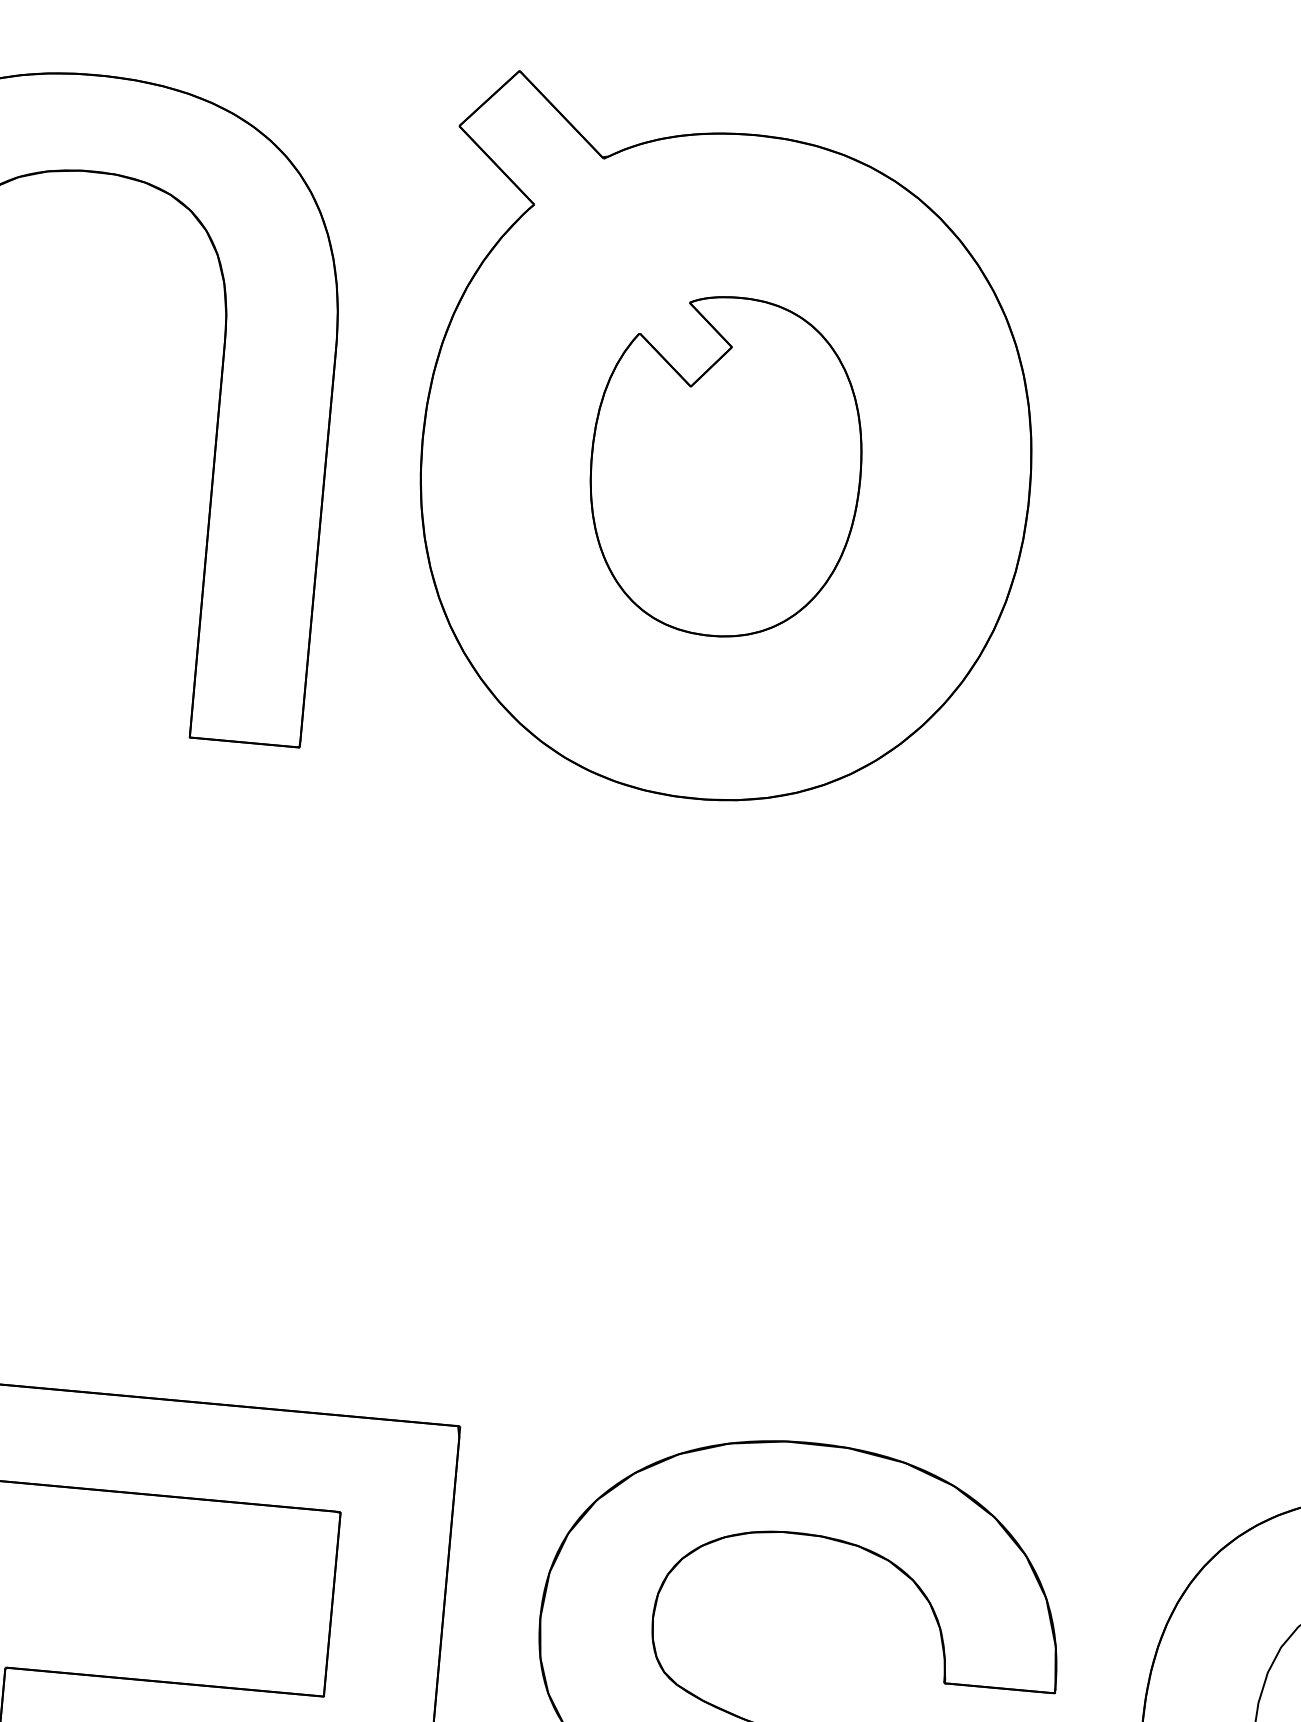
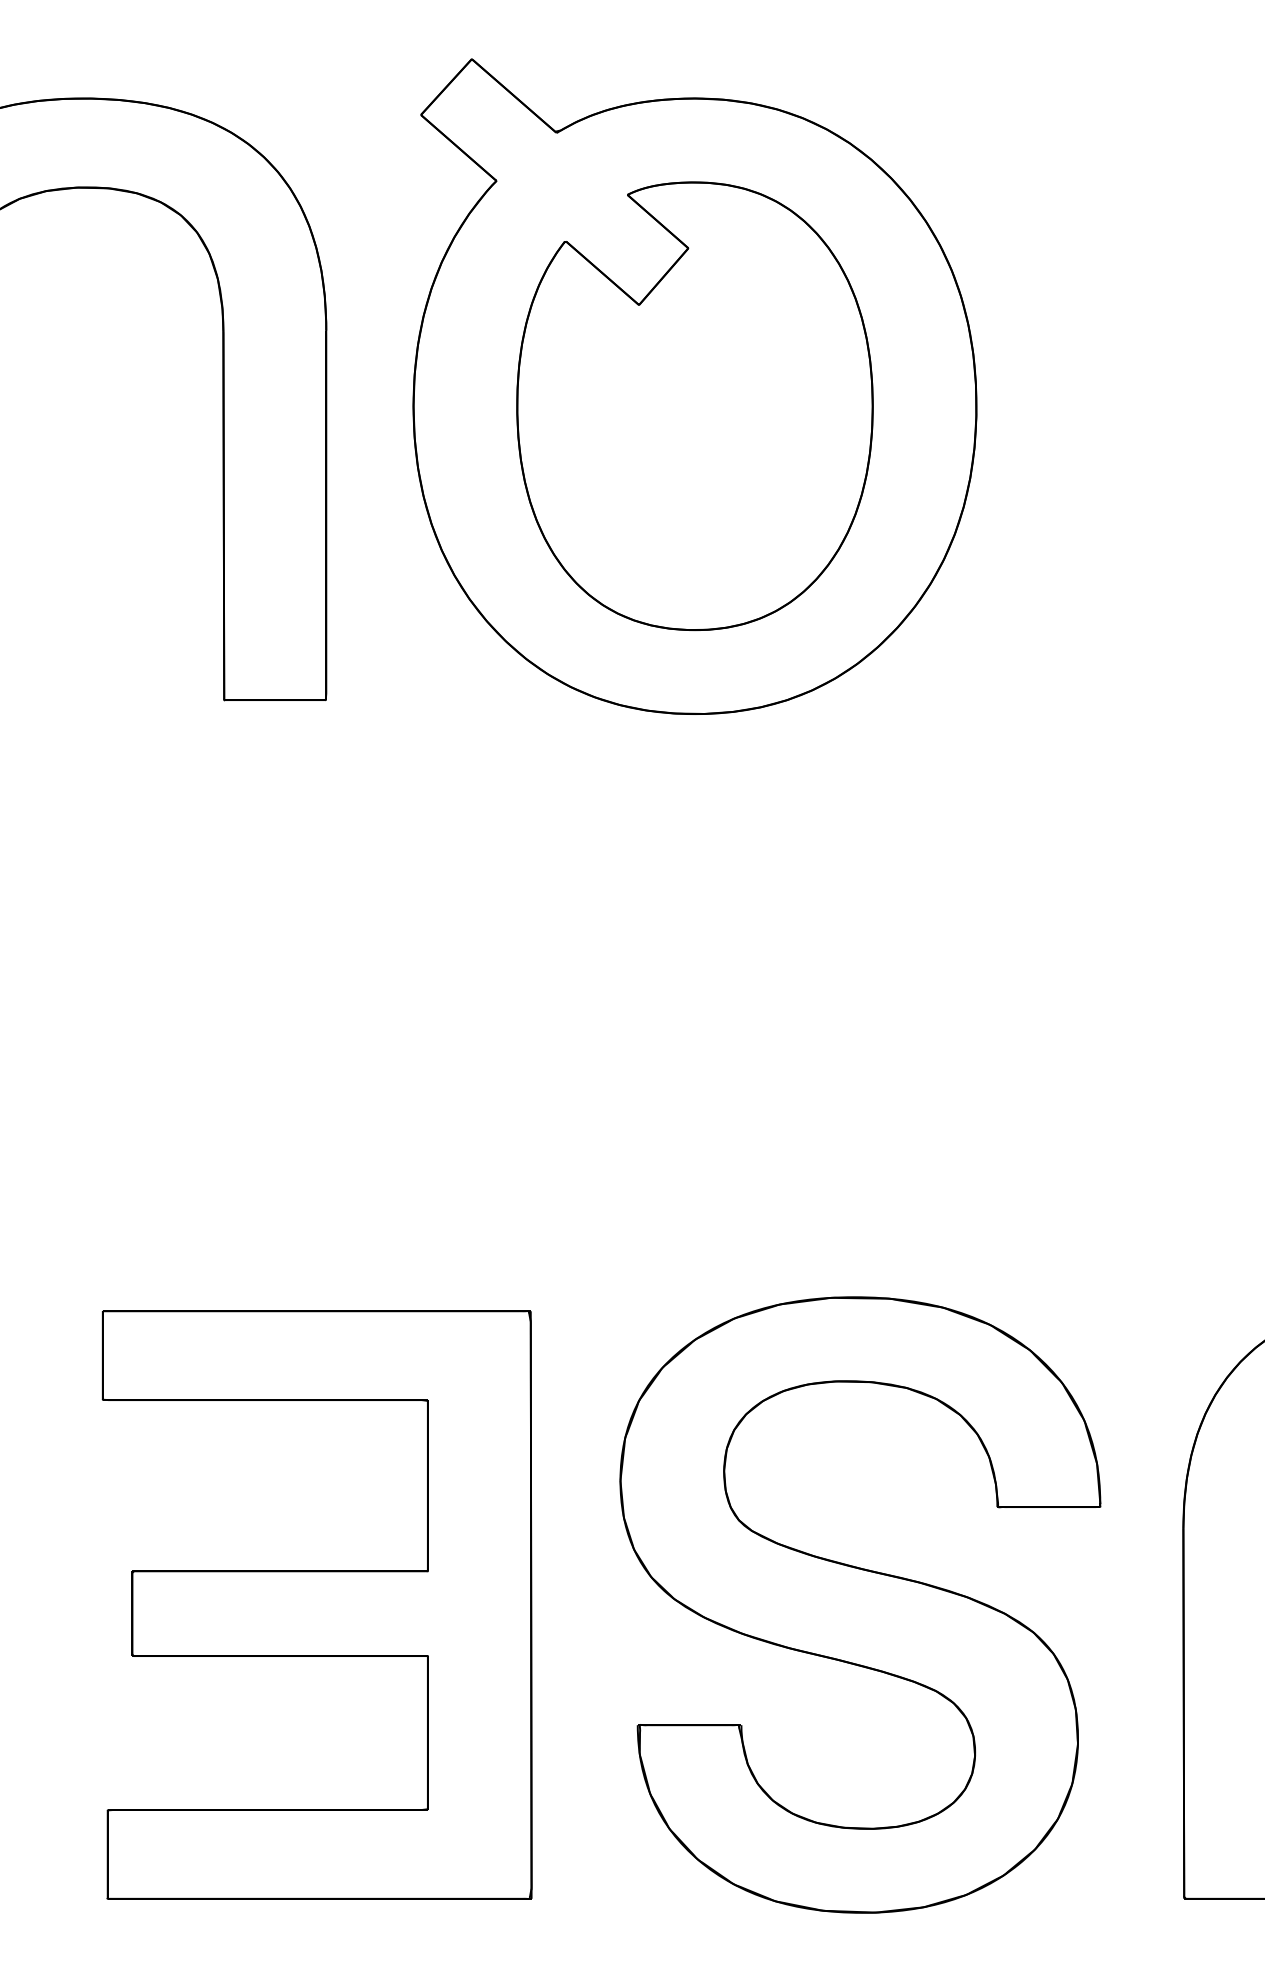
part: (725, 466) -> (694, 405), size x1.43

